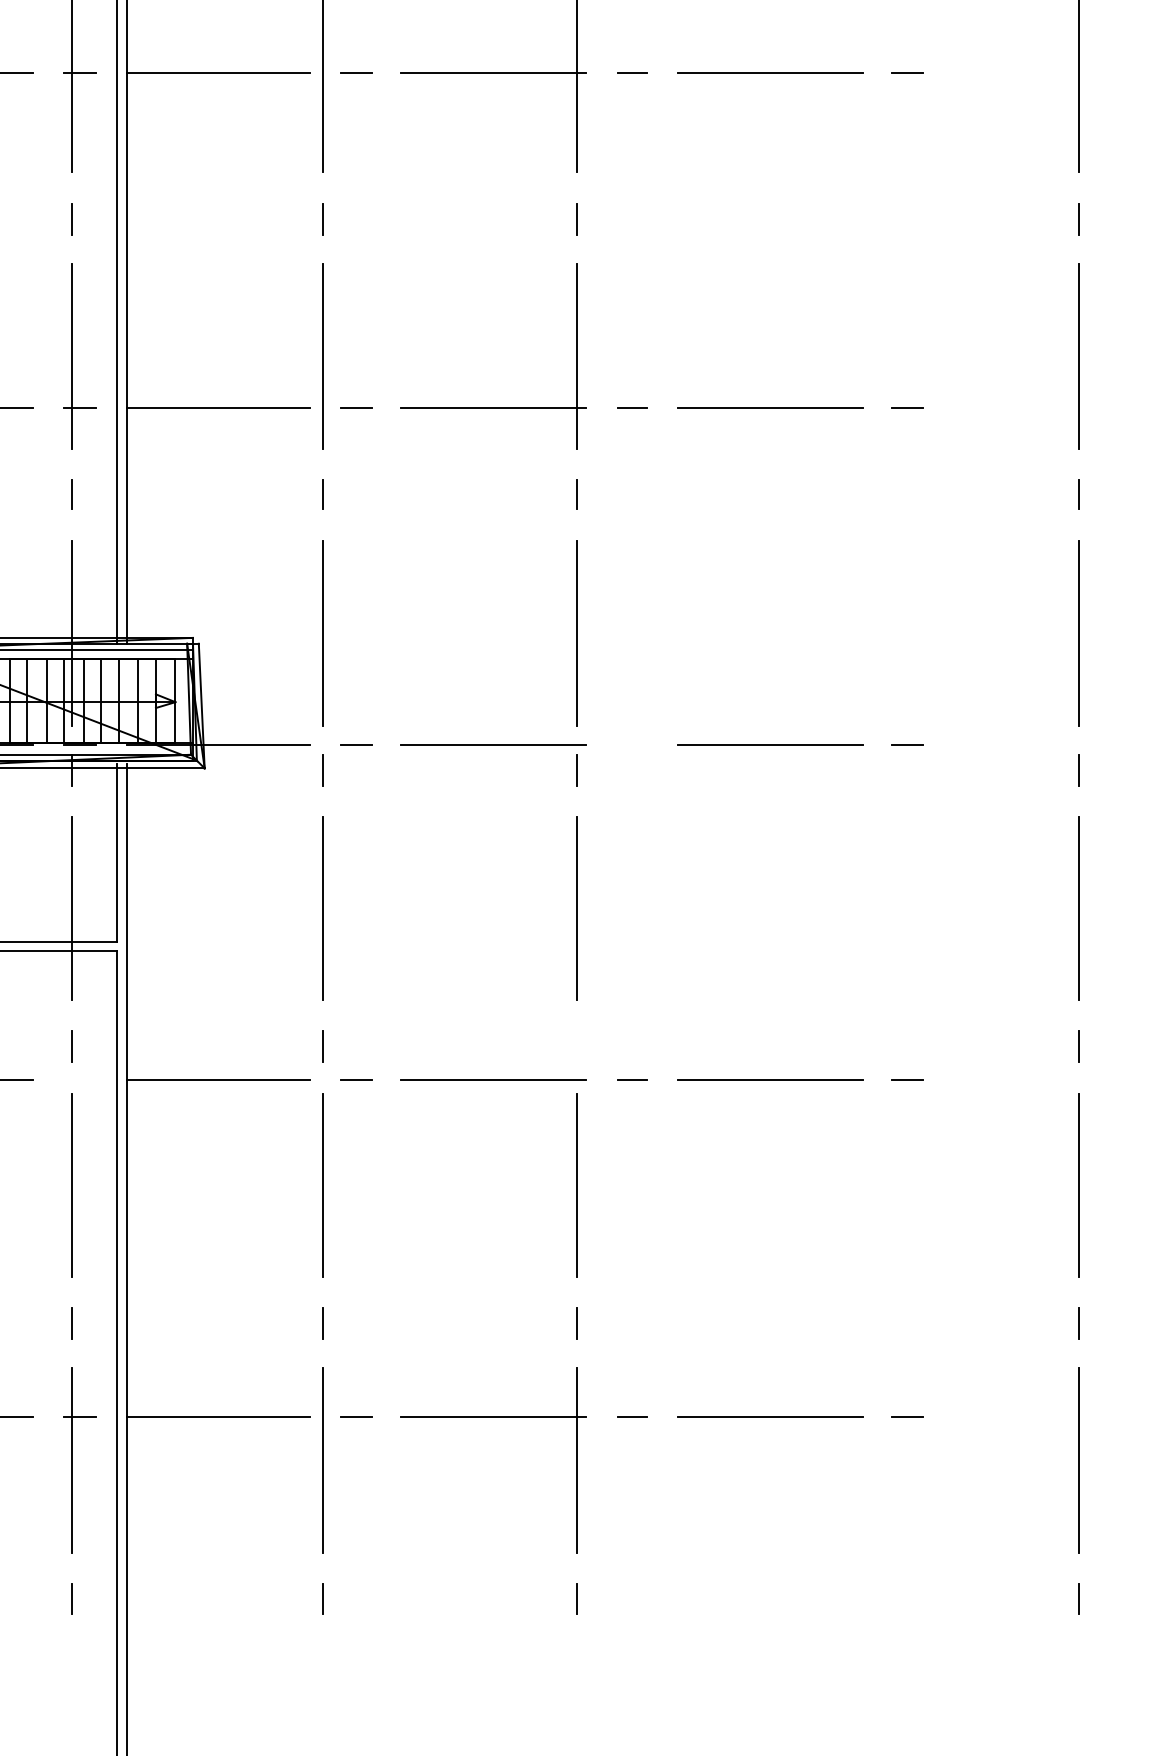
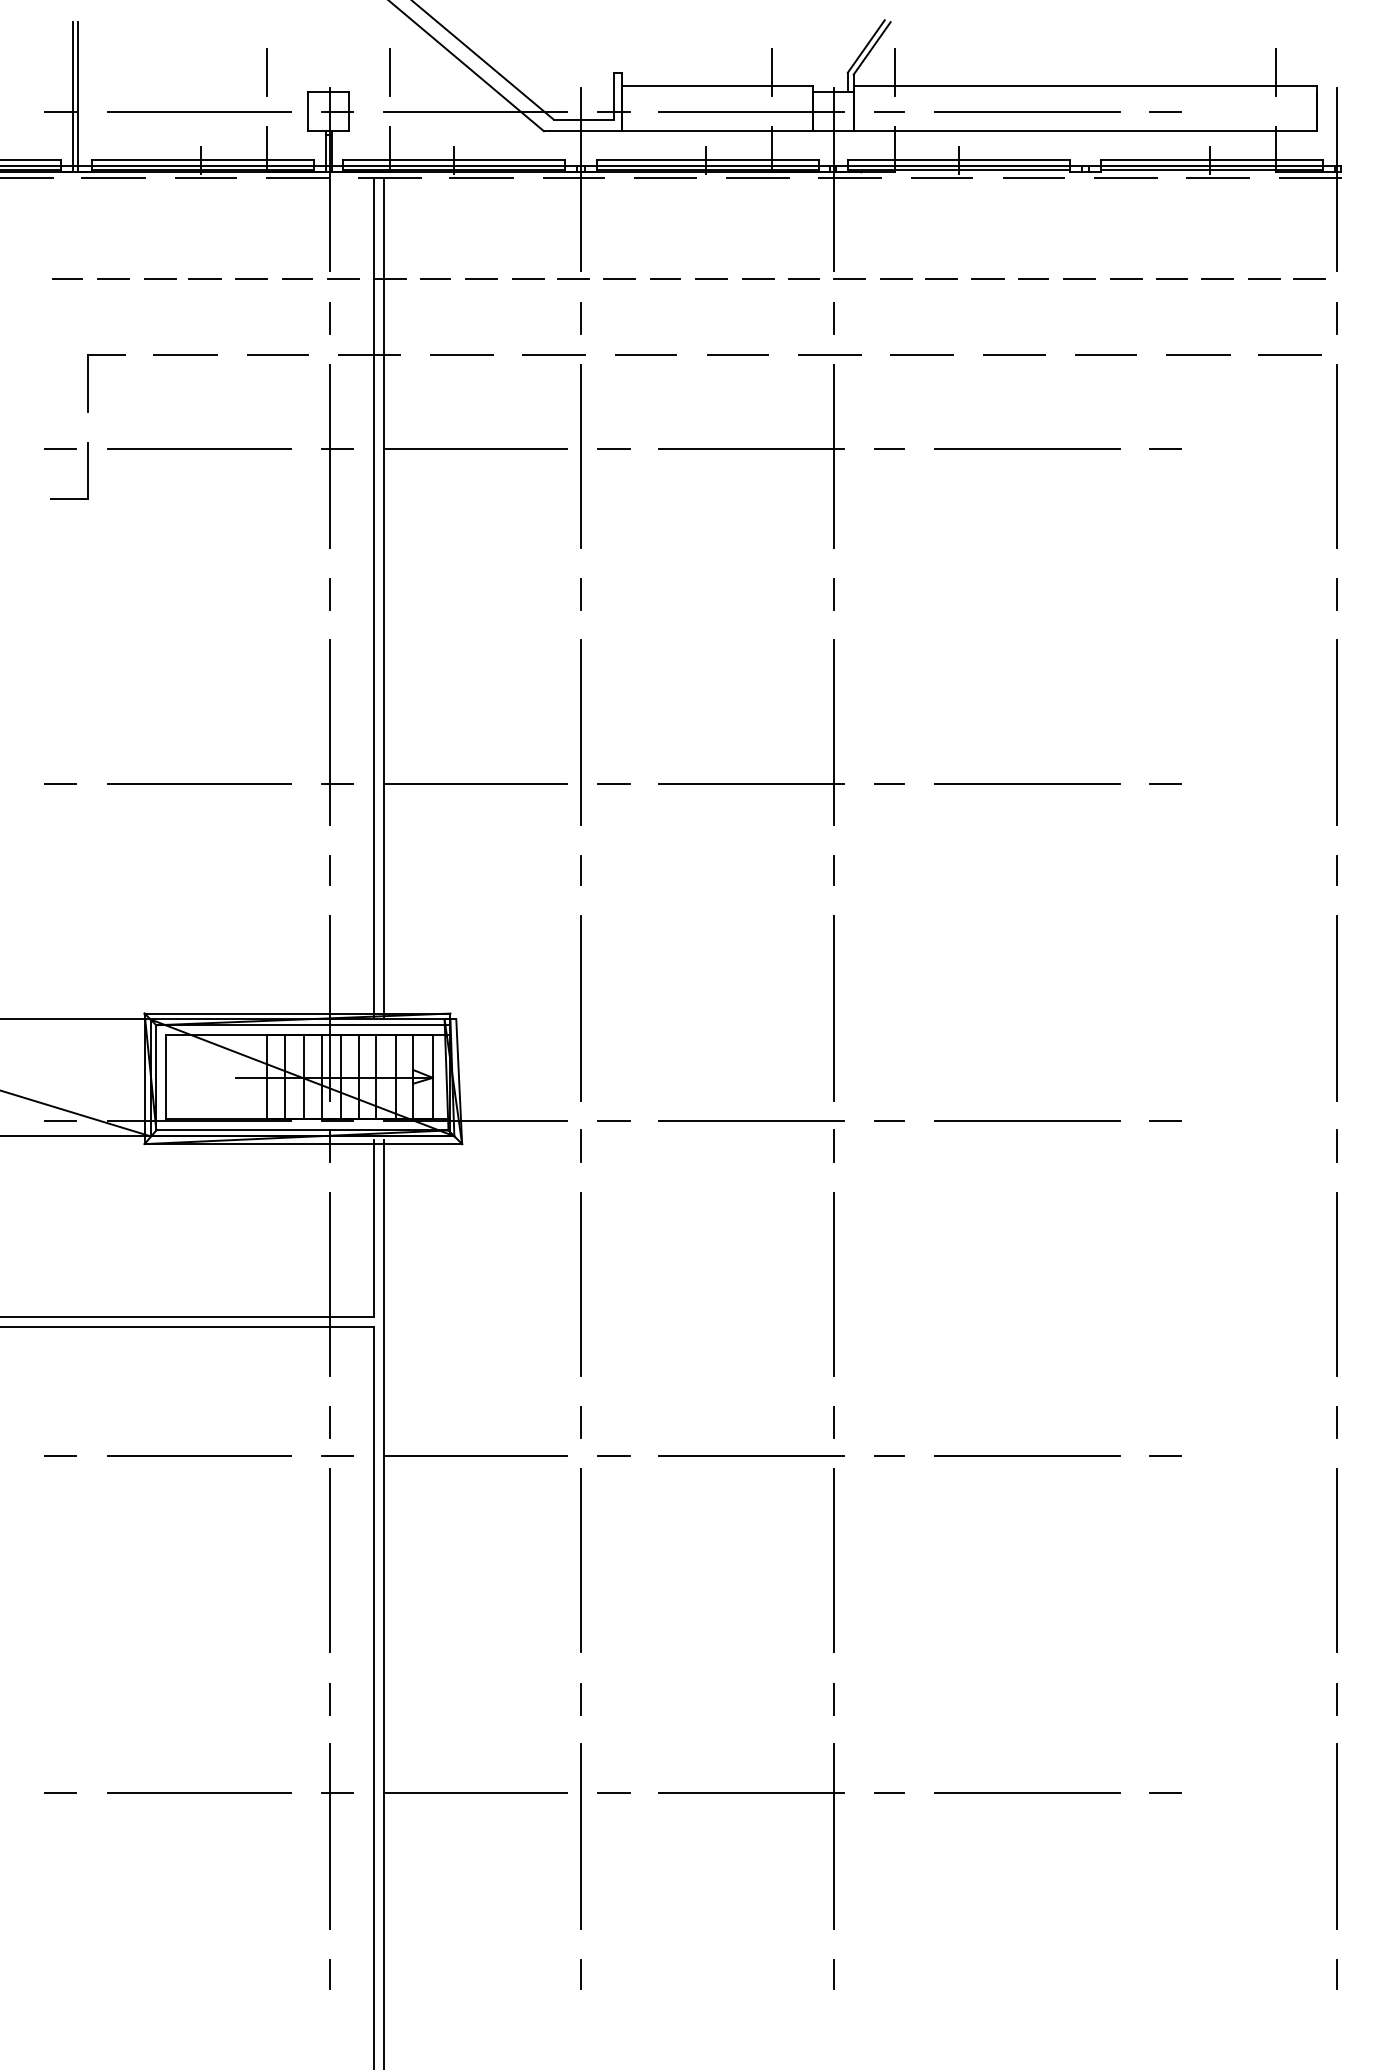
line: (632, 744) -> (889, 1120), added
line: (577, 1046) -> (834, 1422), added
line: (80, 1079) -> (337, 1455), added

